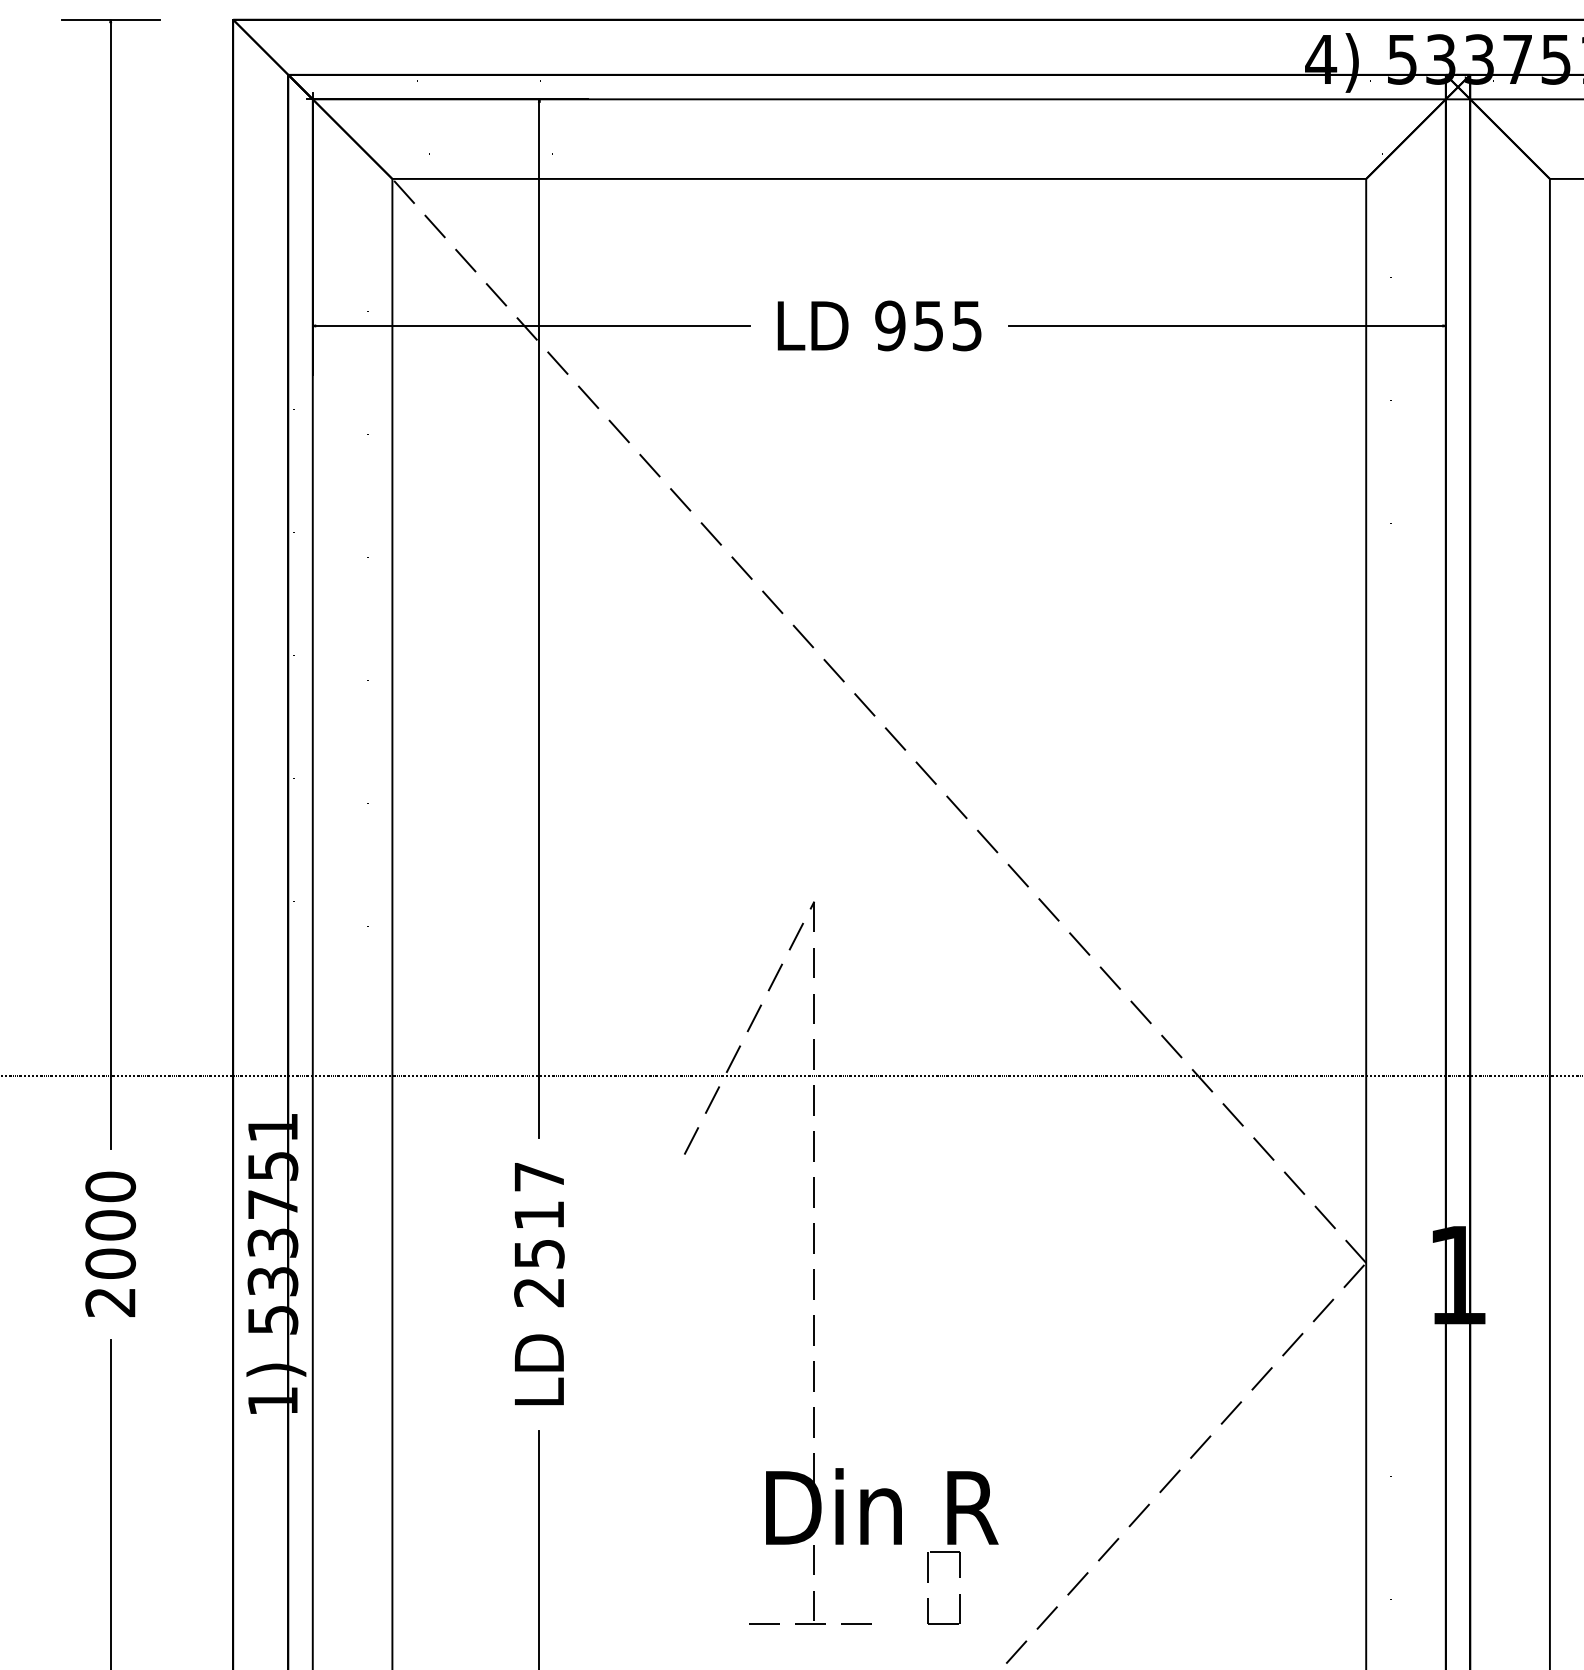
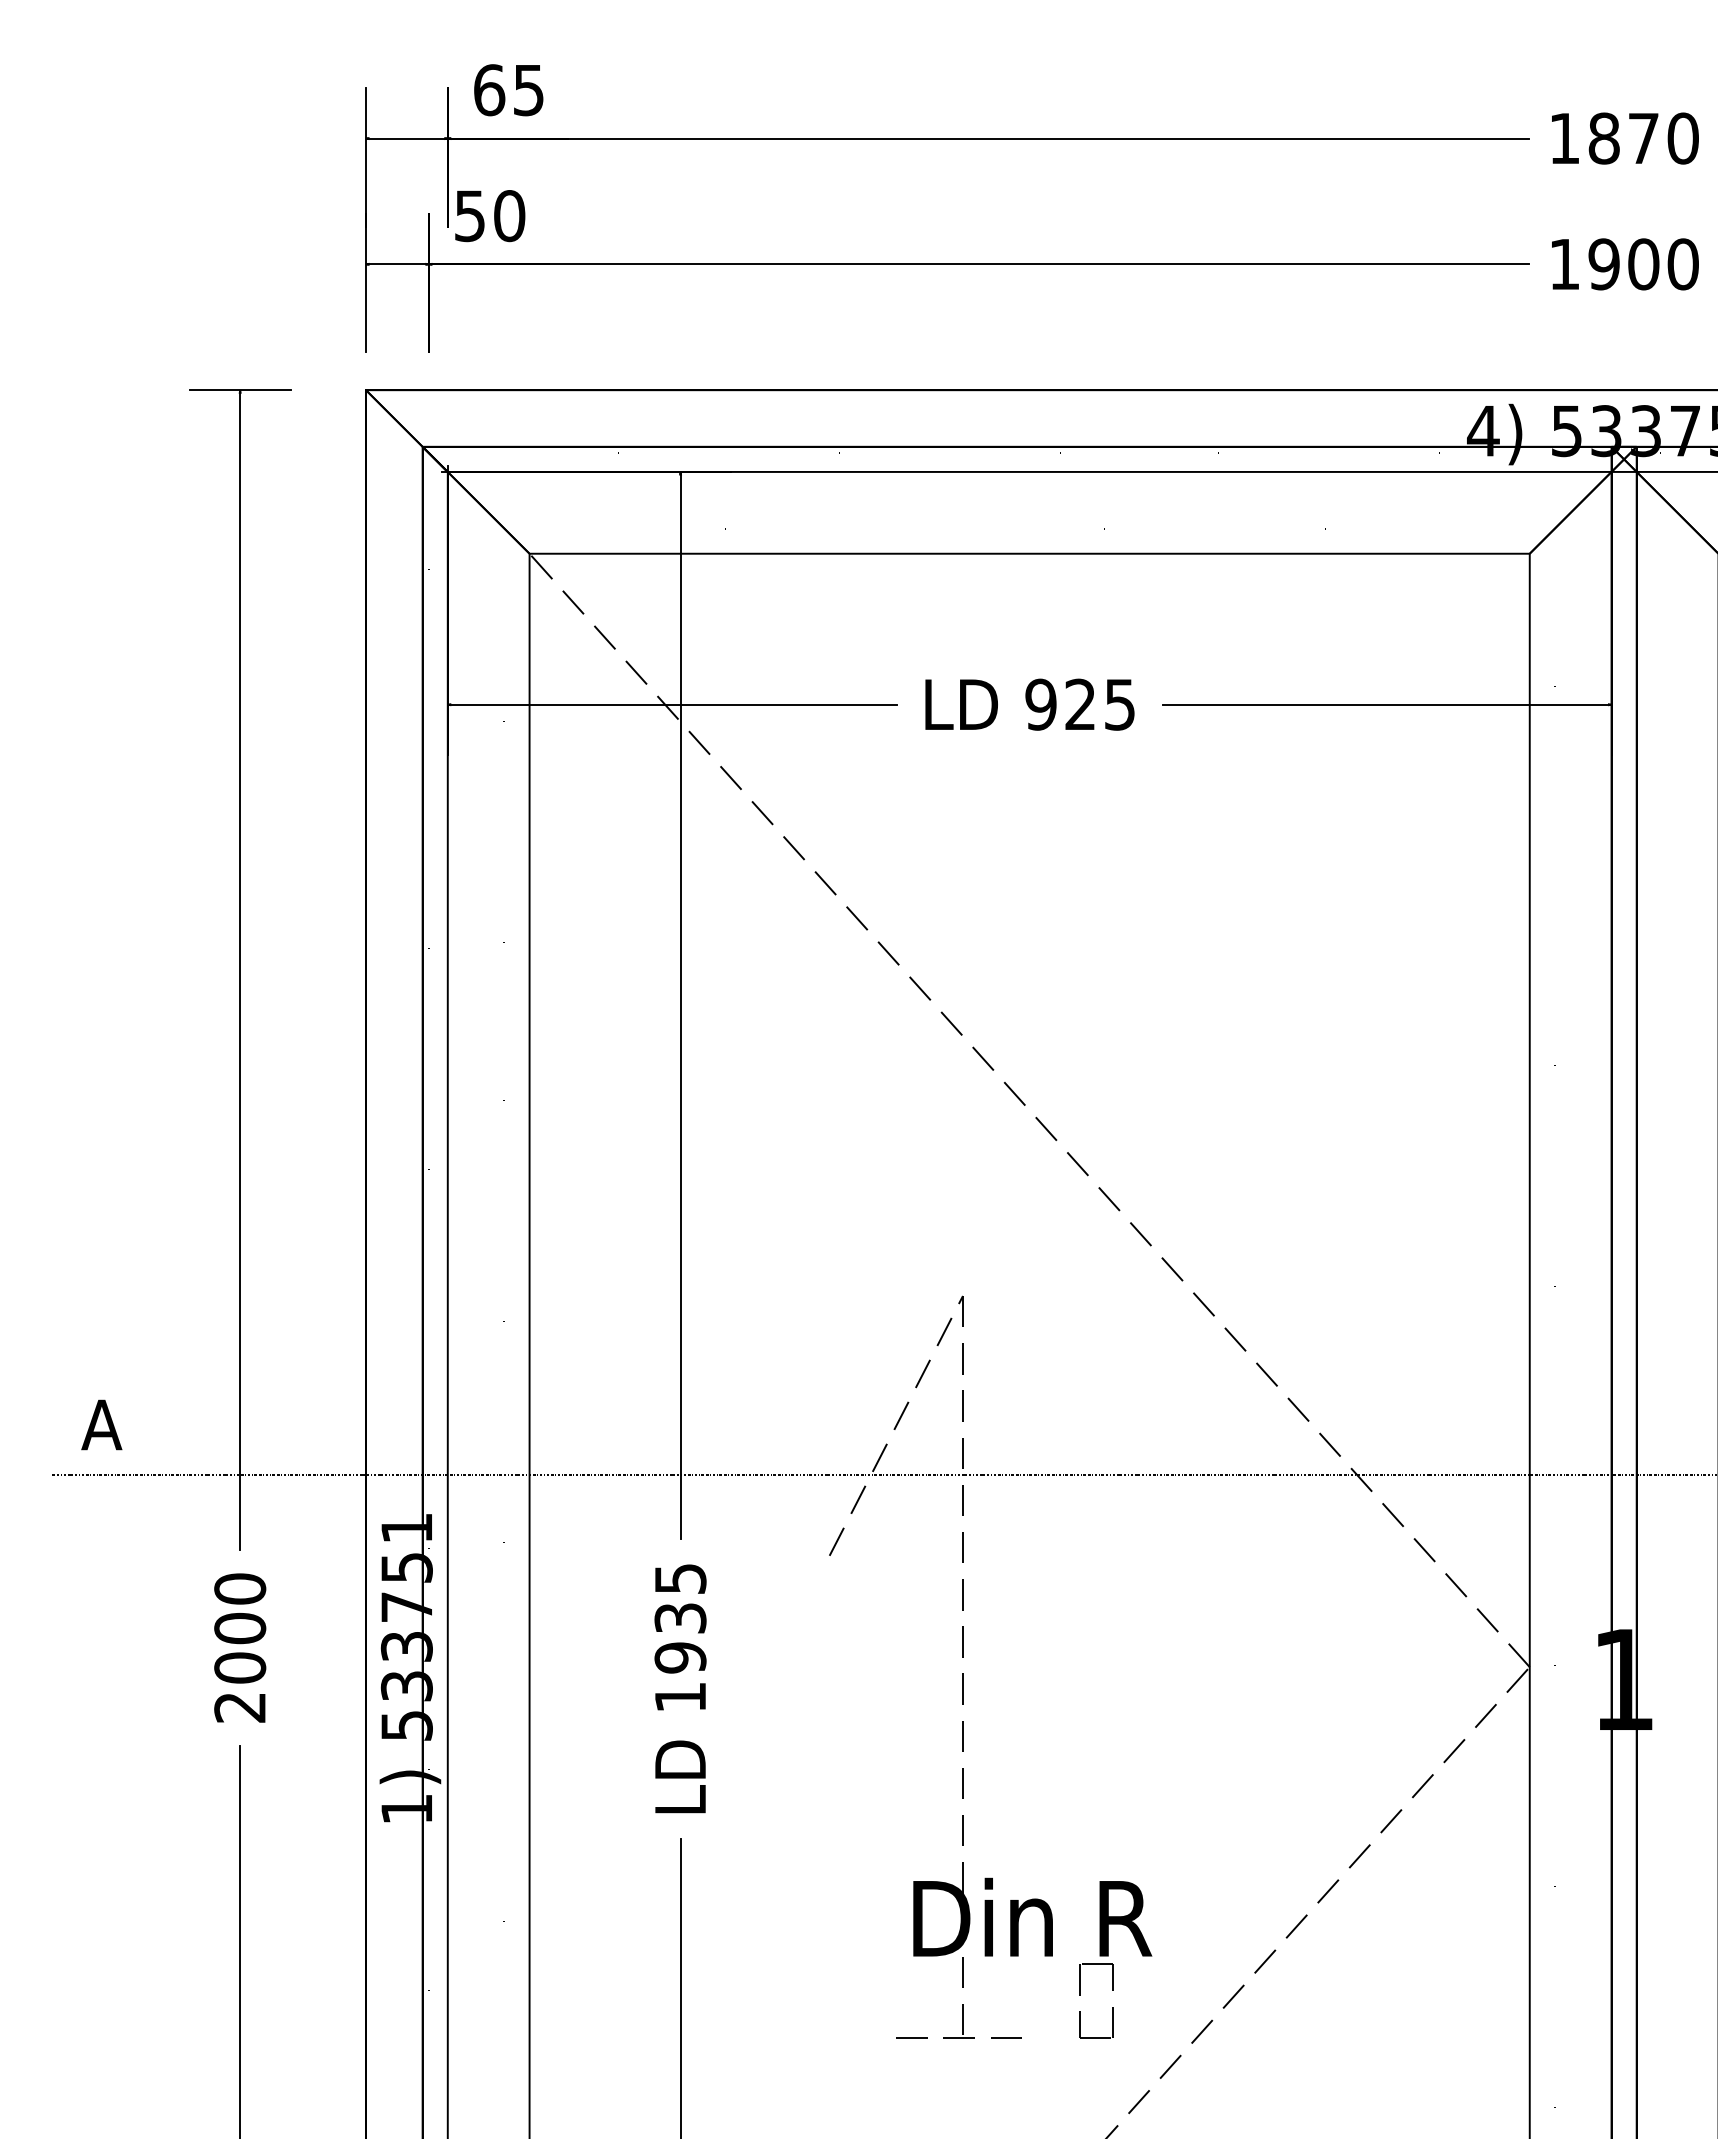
text: (927, 325) -> (1079, 704), 955 -> 925
text: (539, 1235) -> (680, 1638), 2517 -> 1935

